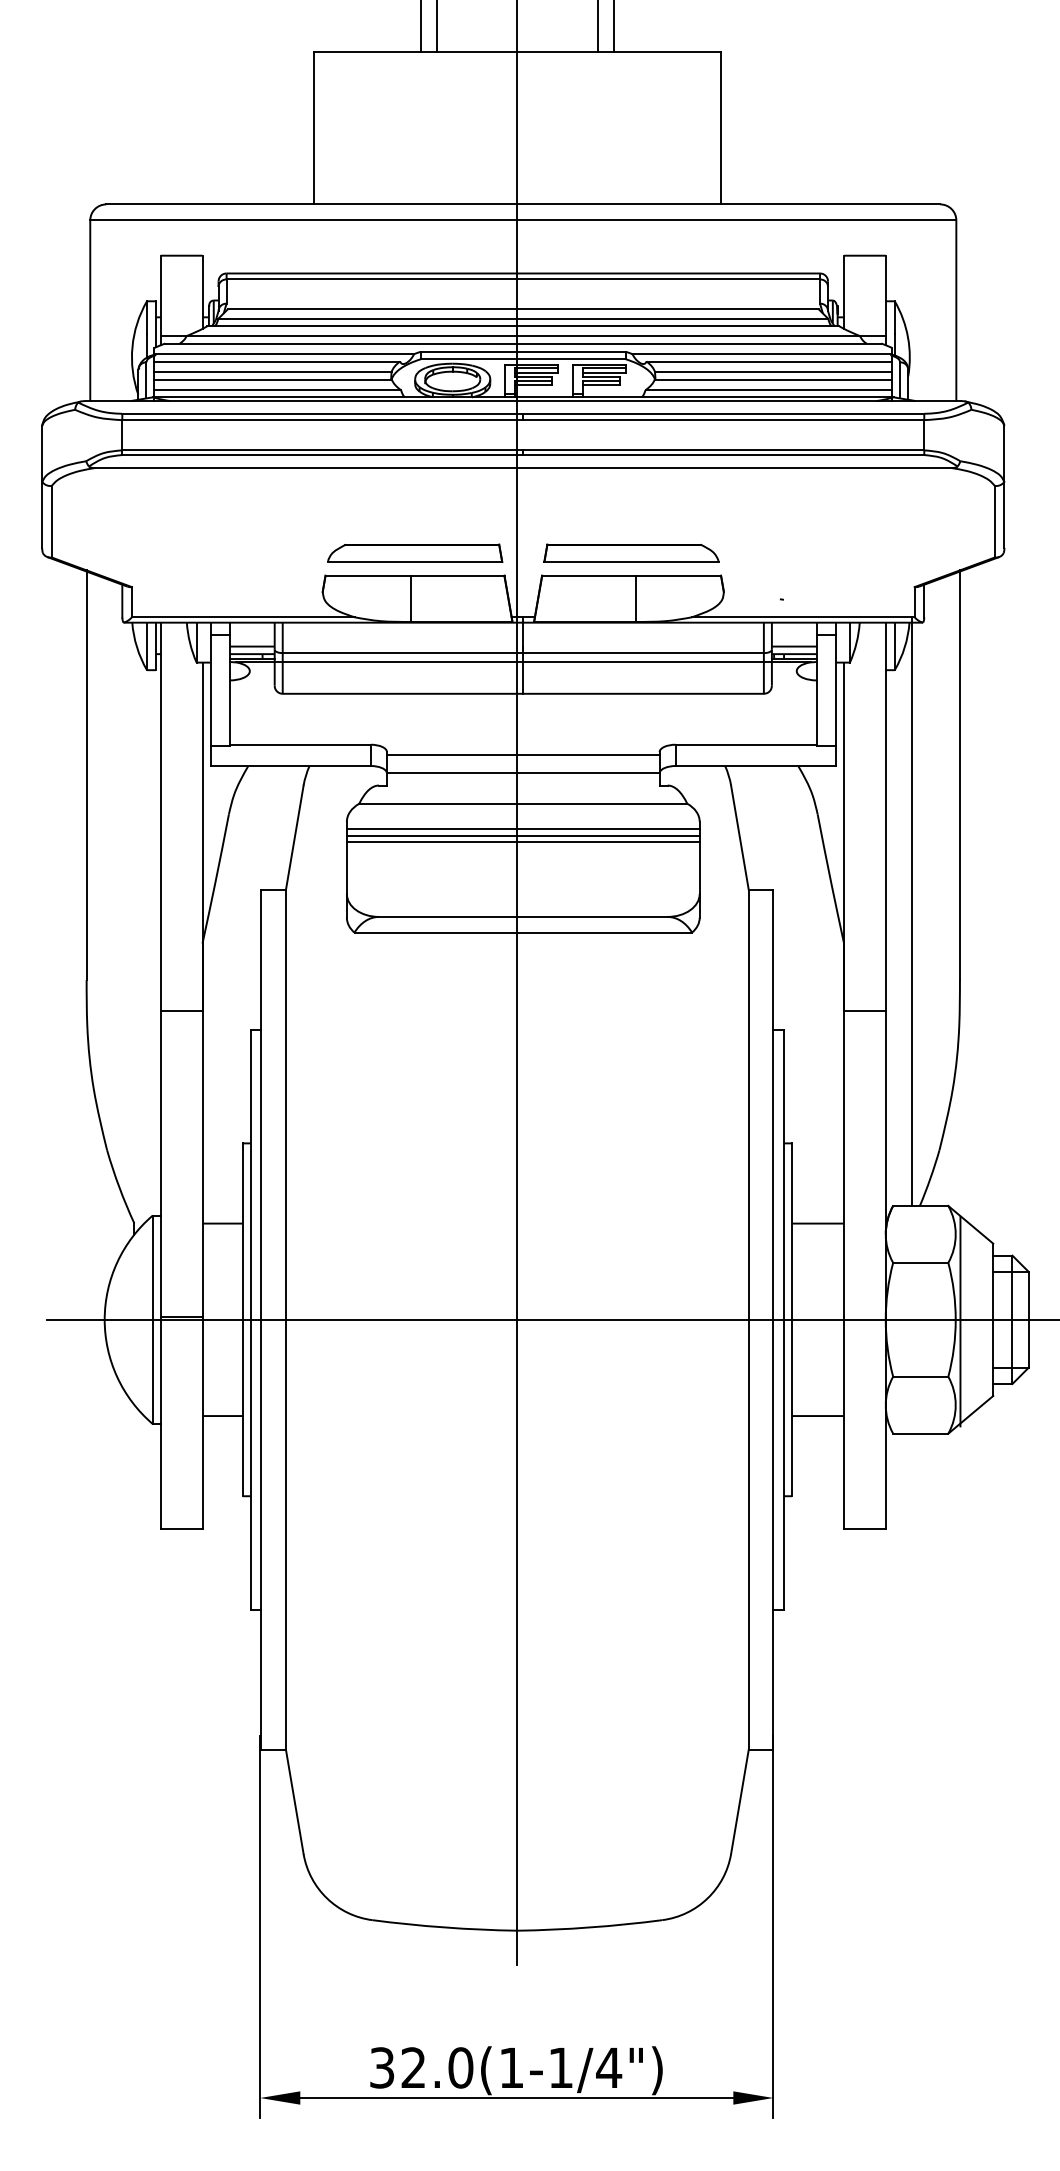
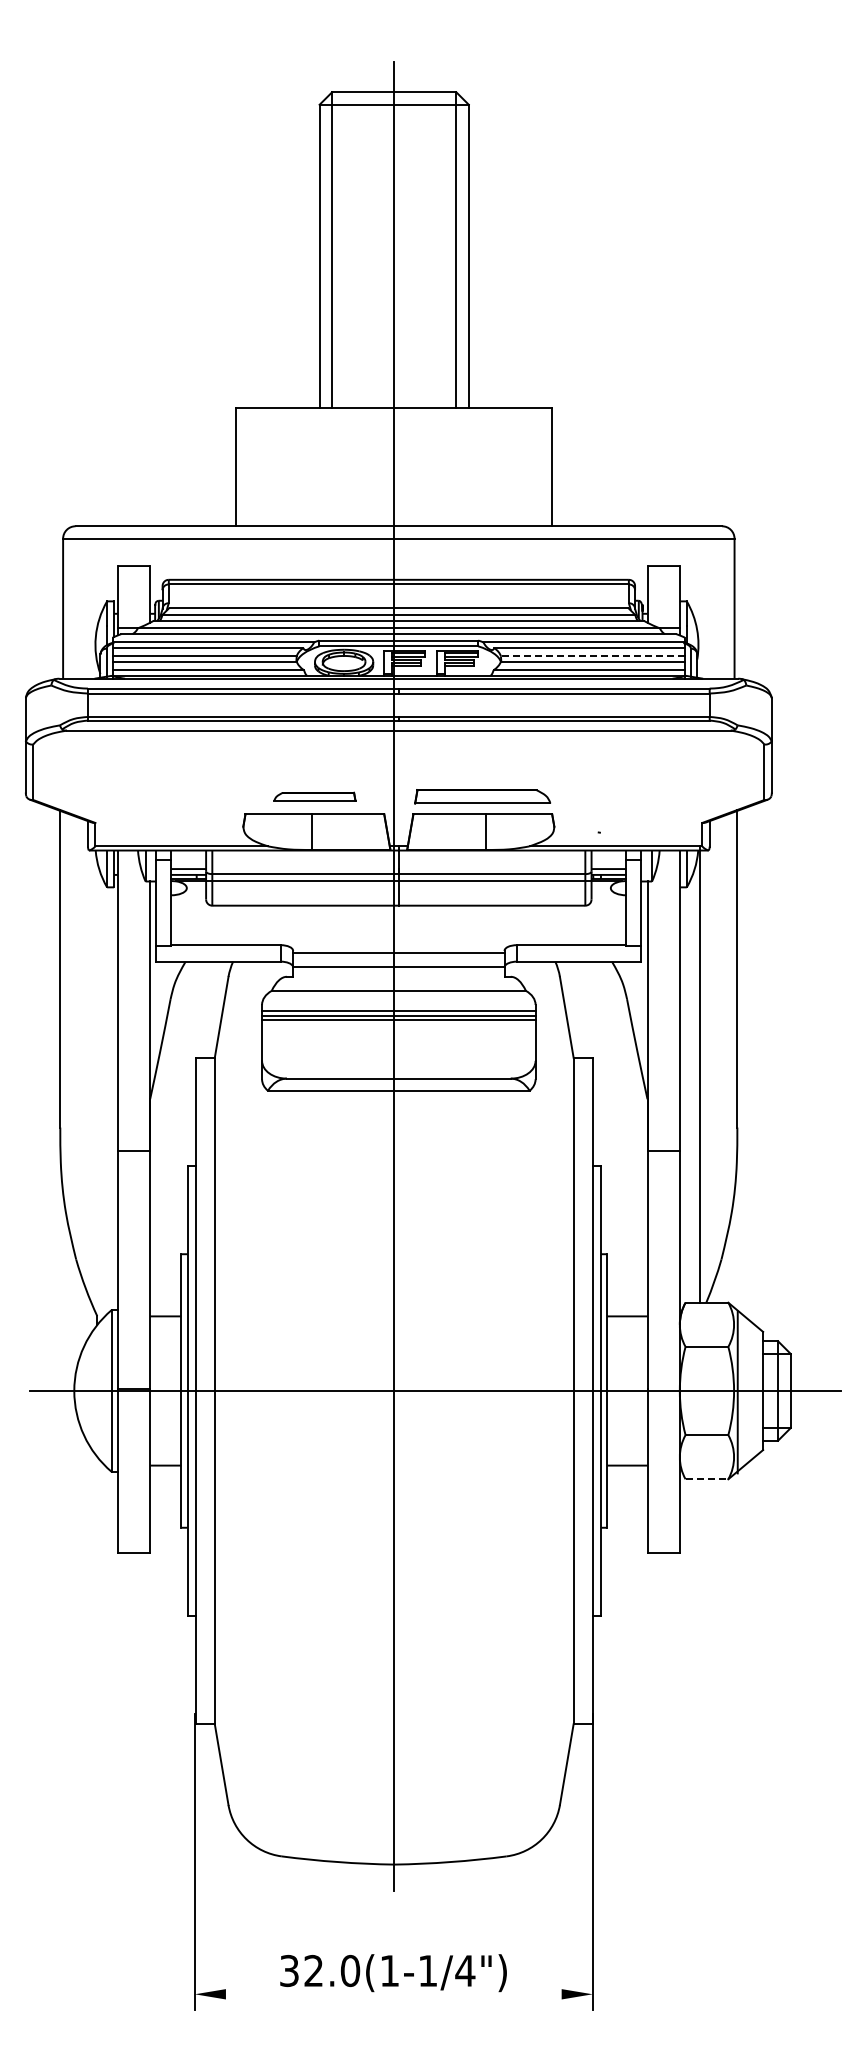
line: (773, 372) -> (592, 656), solid -> dashed
part: (414, 552) -> (314, 796), size x0.6
line: (921, 1433) -> (707, 1479), solid -> dashed
line: (516, 2098) -> (393, 1994), removed

